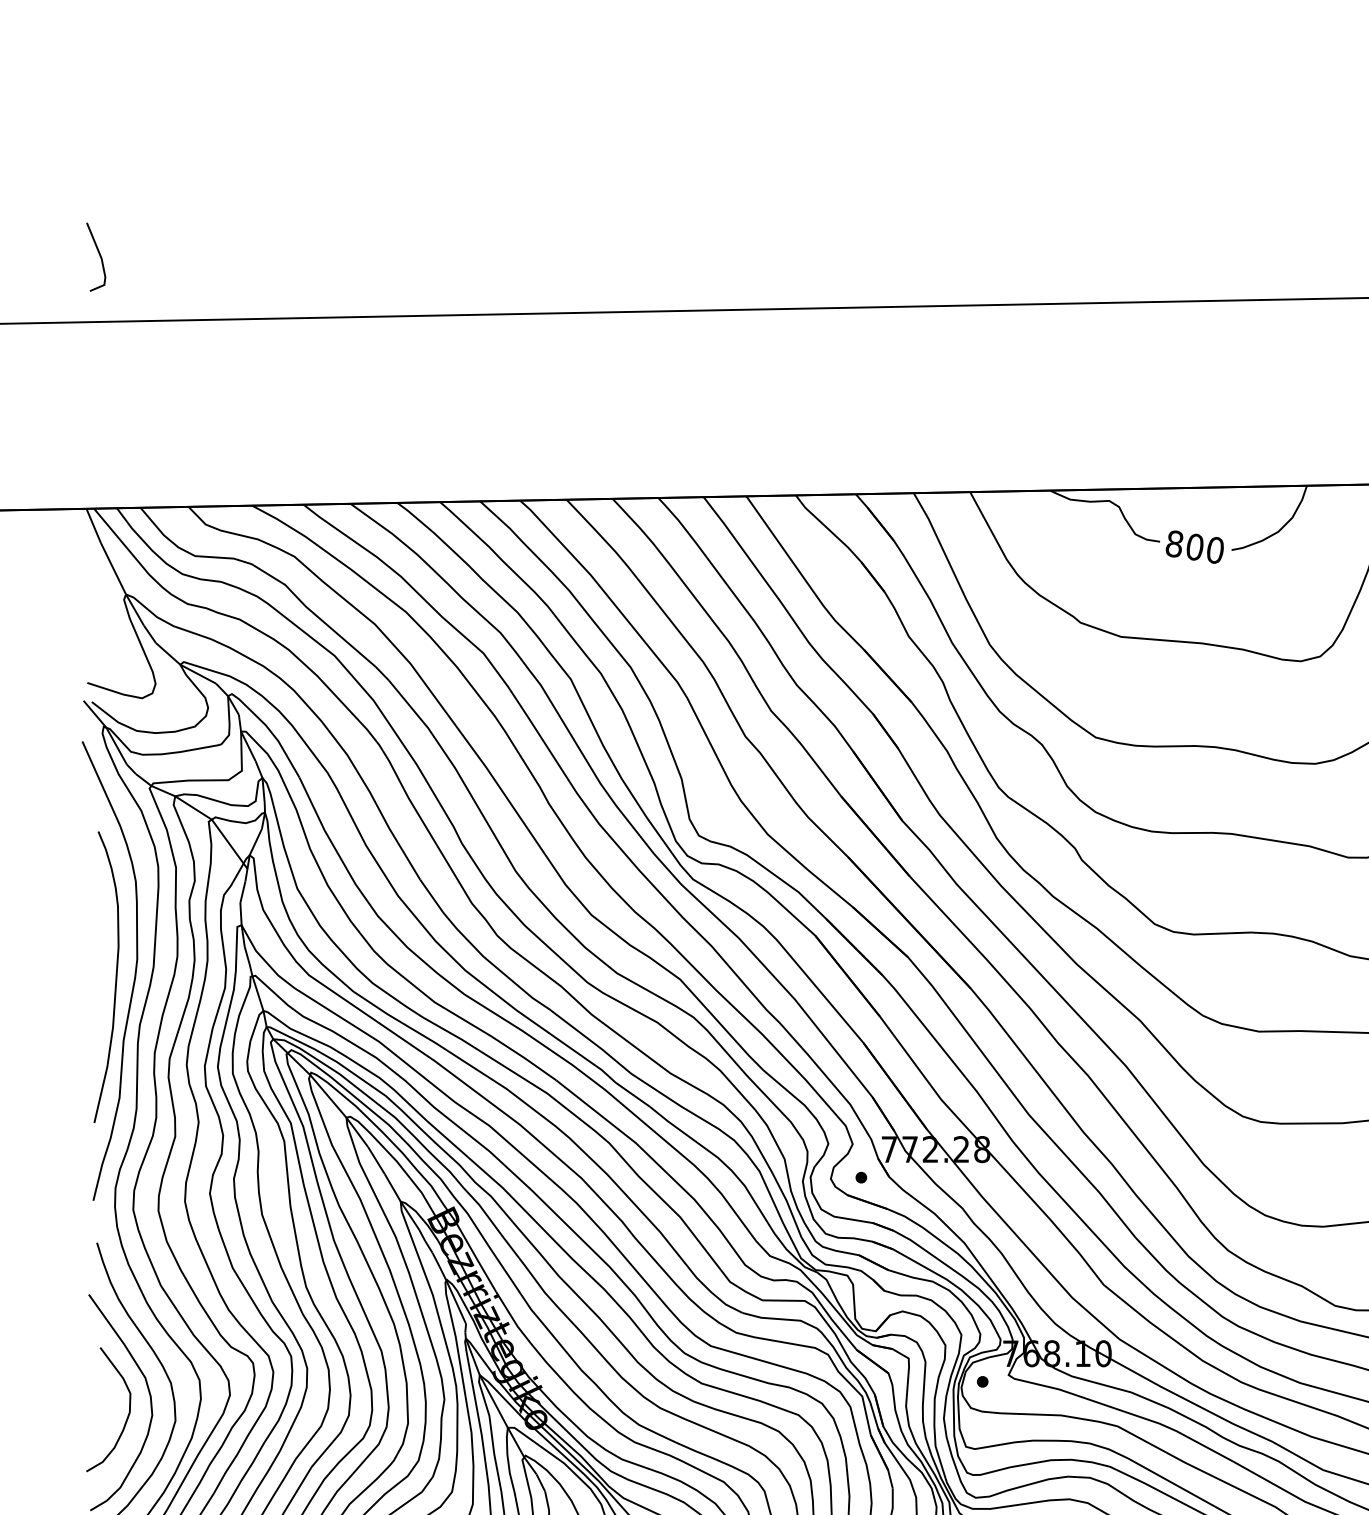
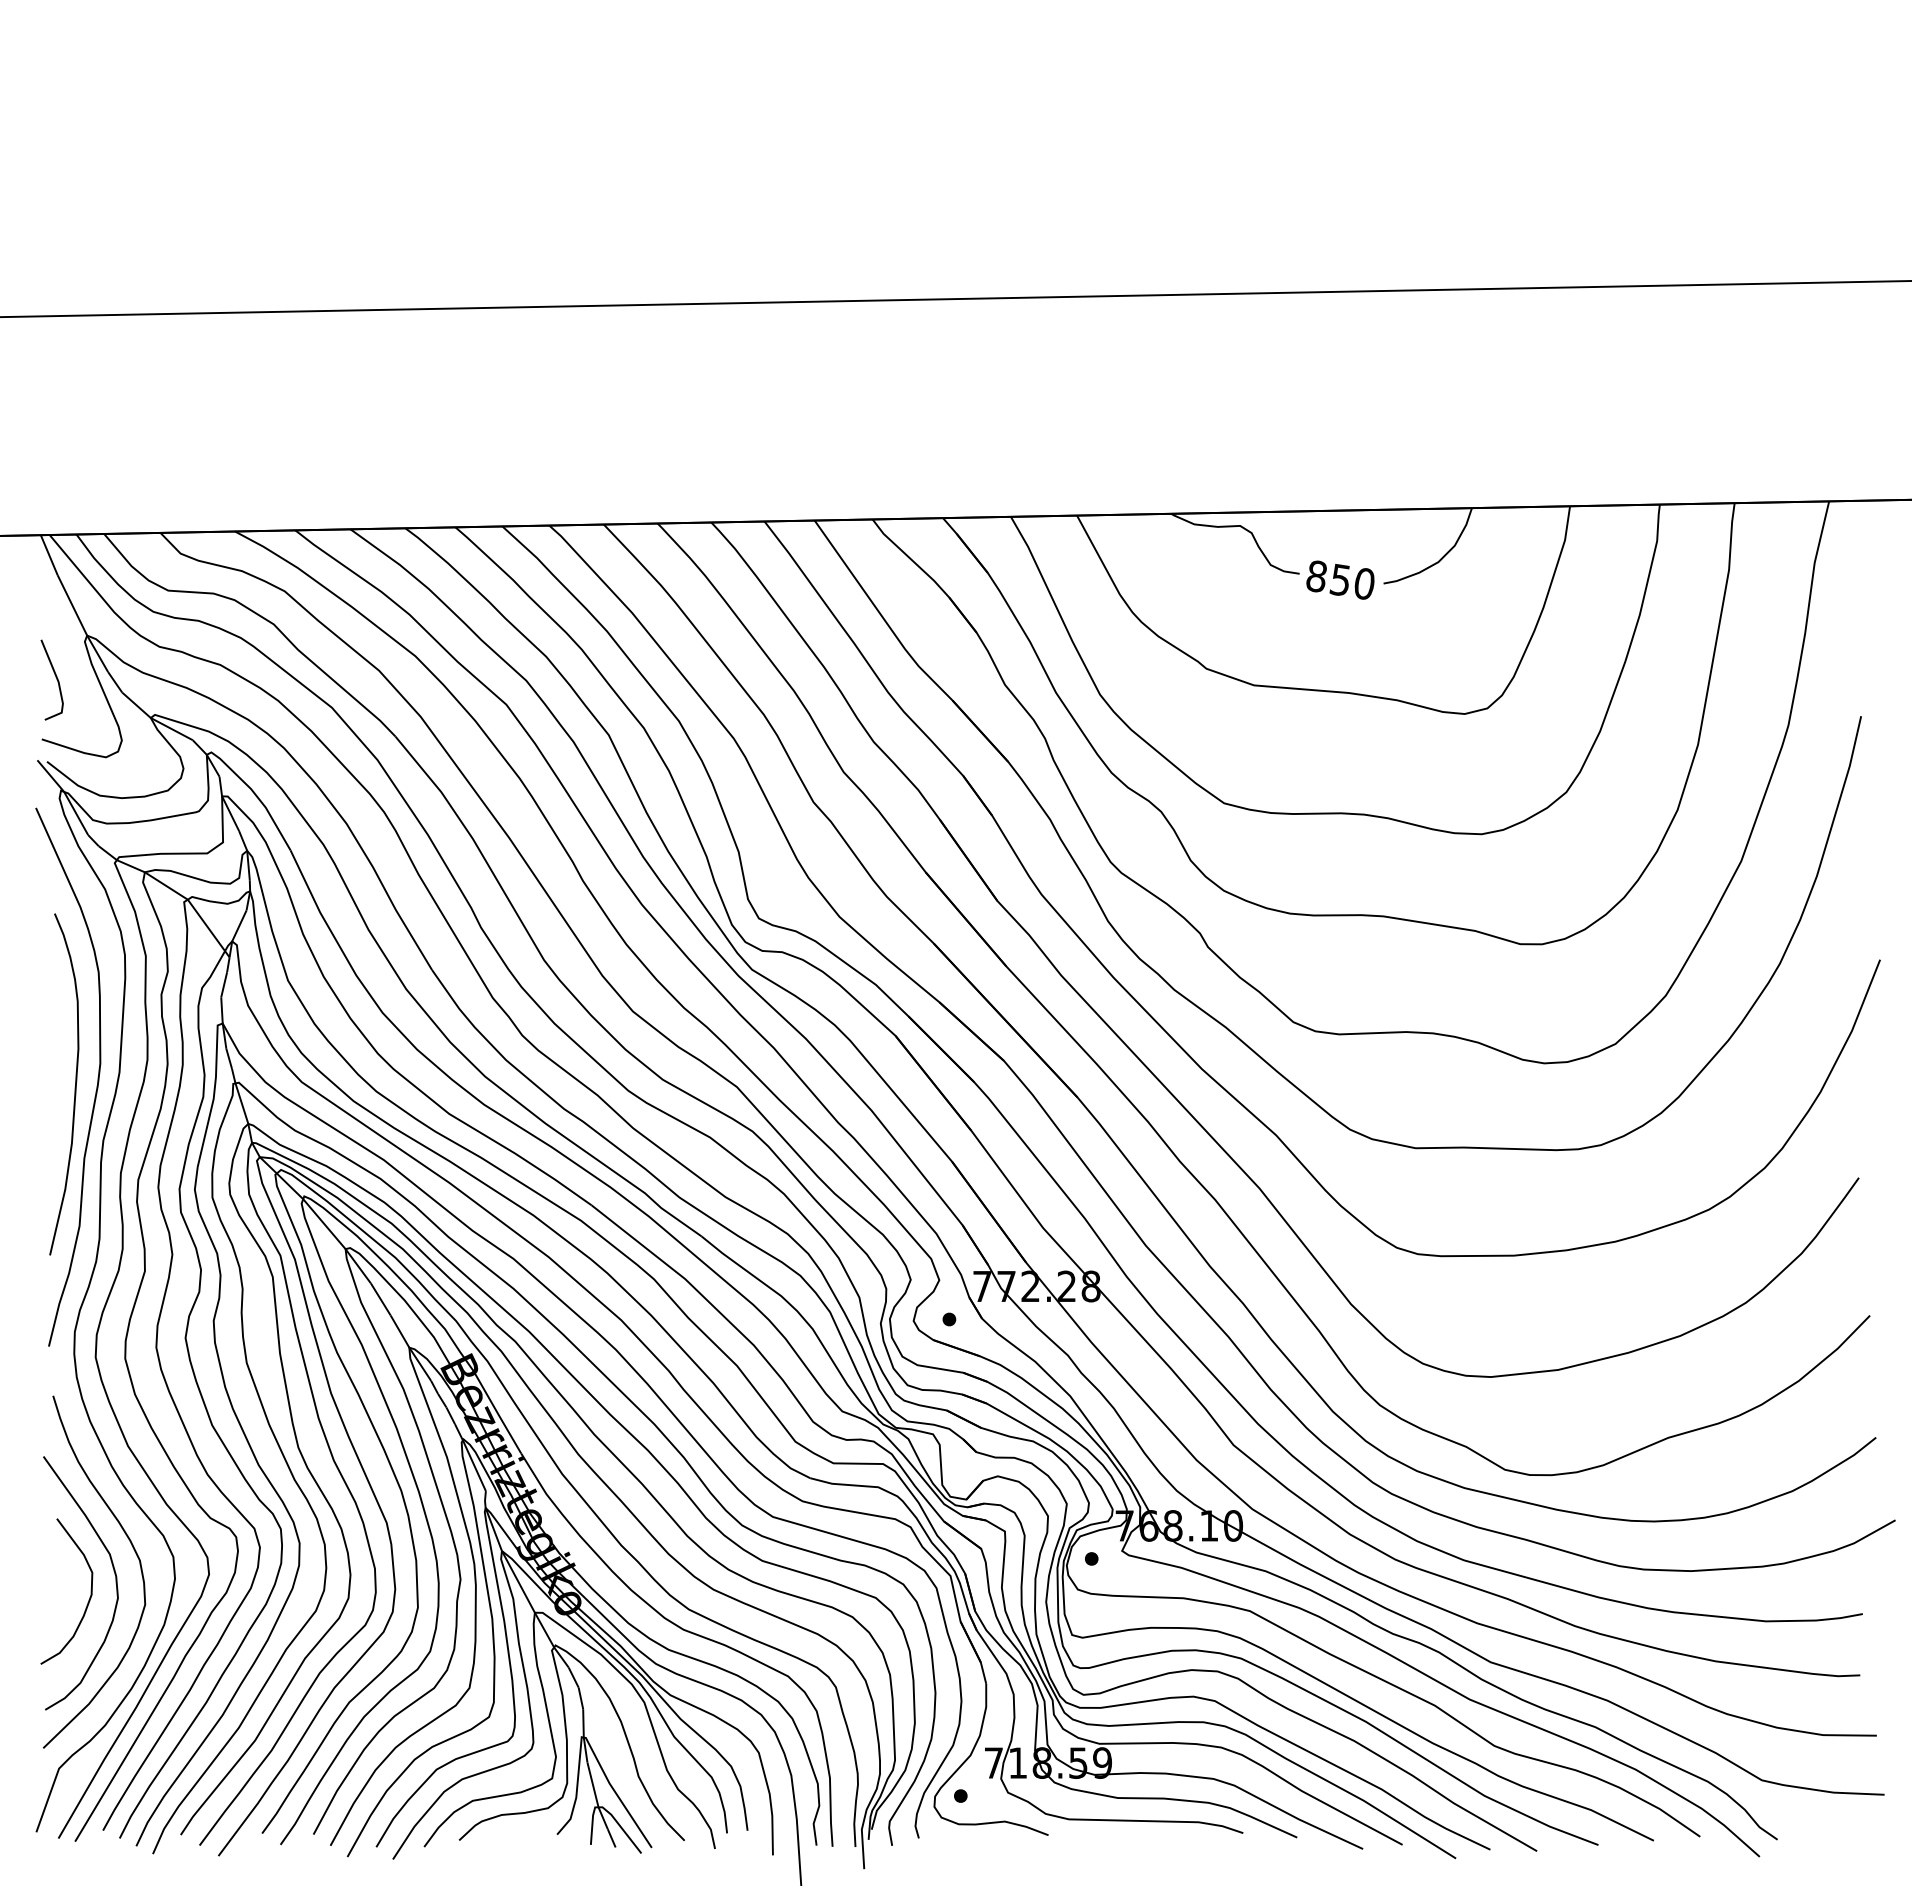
line: (99, 254) -> (55, 677), moved
text: (1194, 546) -> (1339, 579), 800 -> 850

